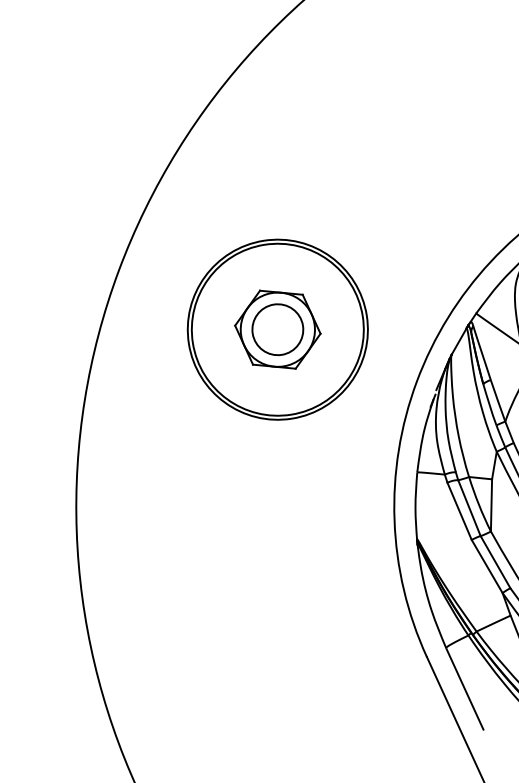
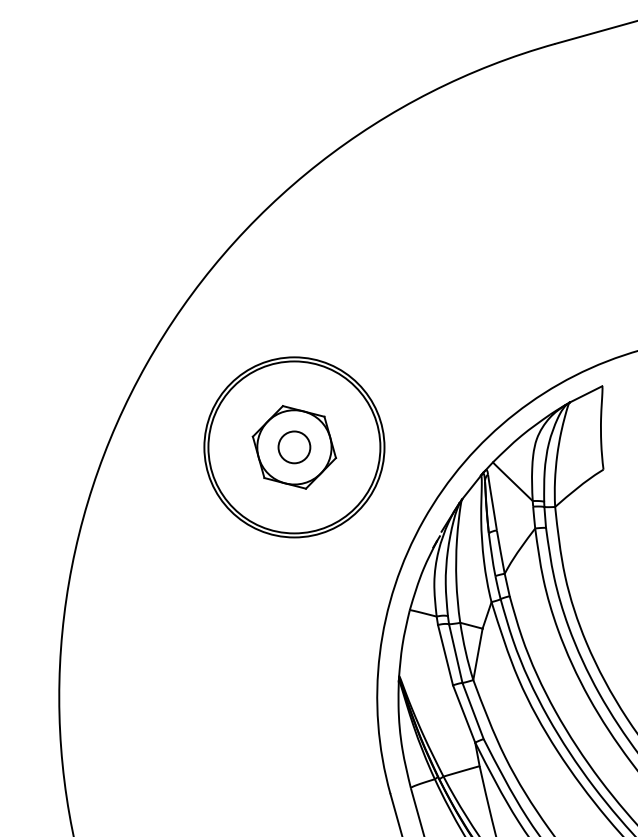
circle: (277, 329) -> (294, 447), size x0.62

